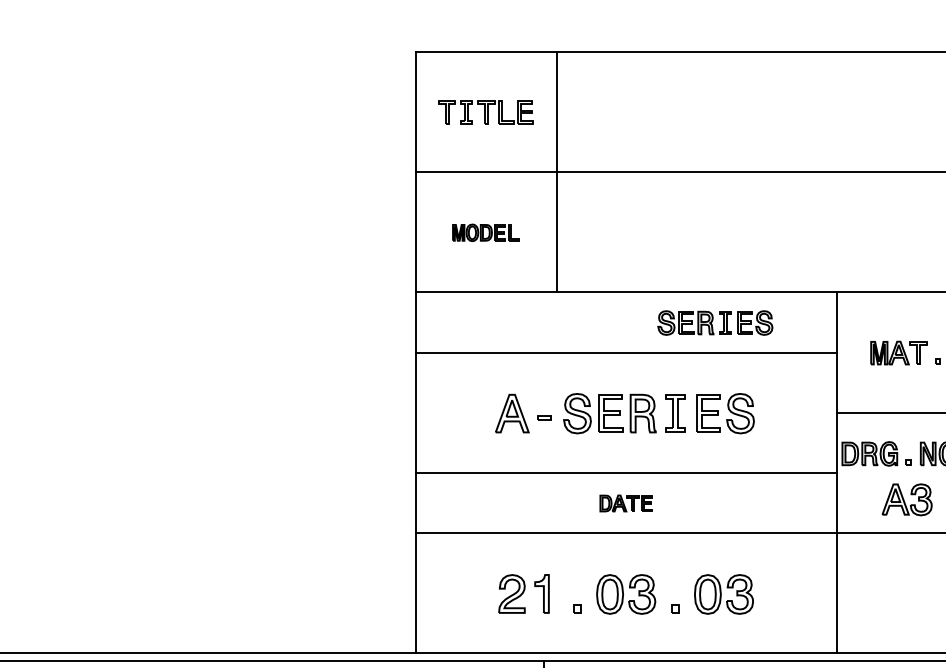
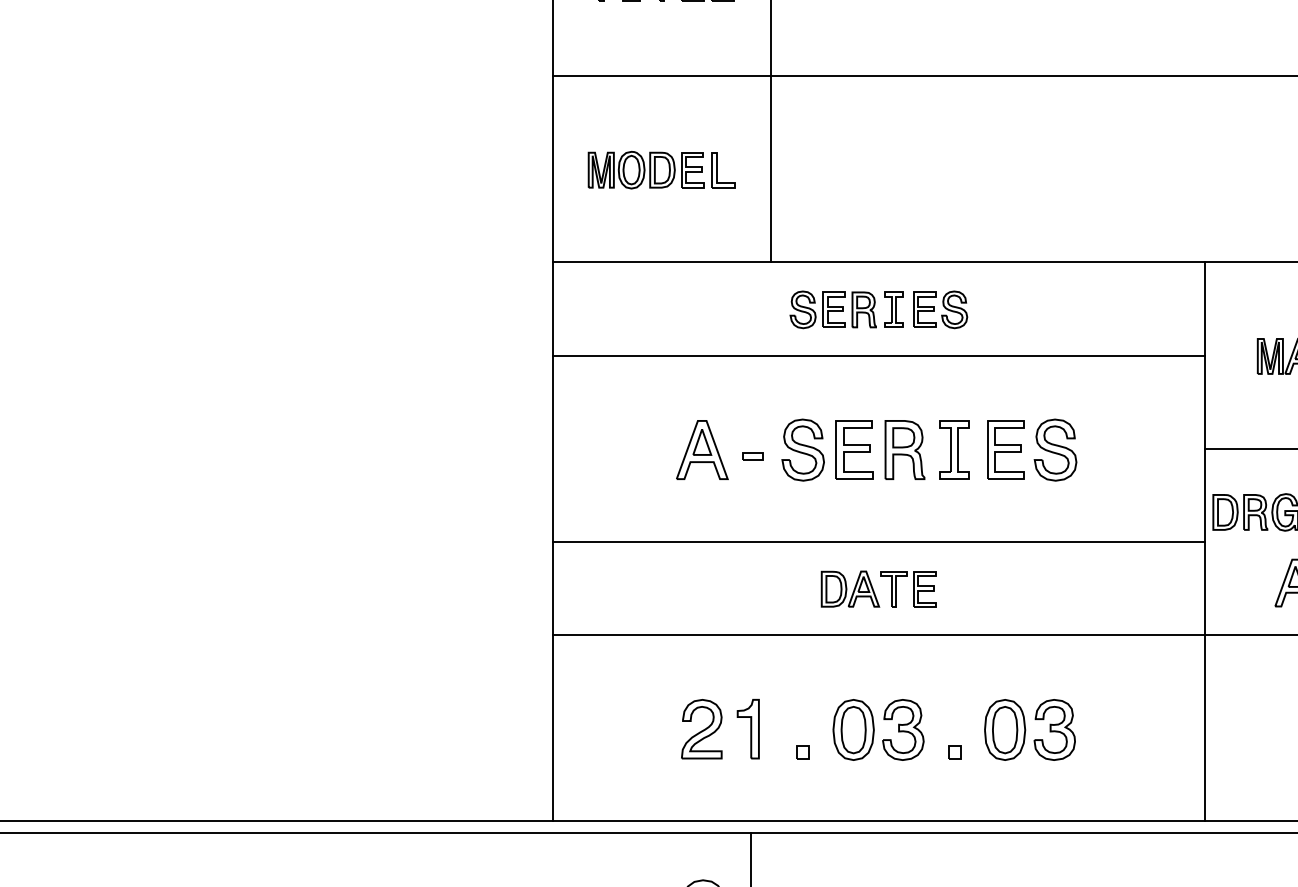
part: (485, 232) -> (660, 169), size x1.43
part: (715, 322) -> (879, 309), moved
part: (625, 503) -> (877, 589), size x1.43

